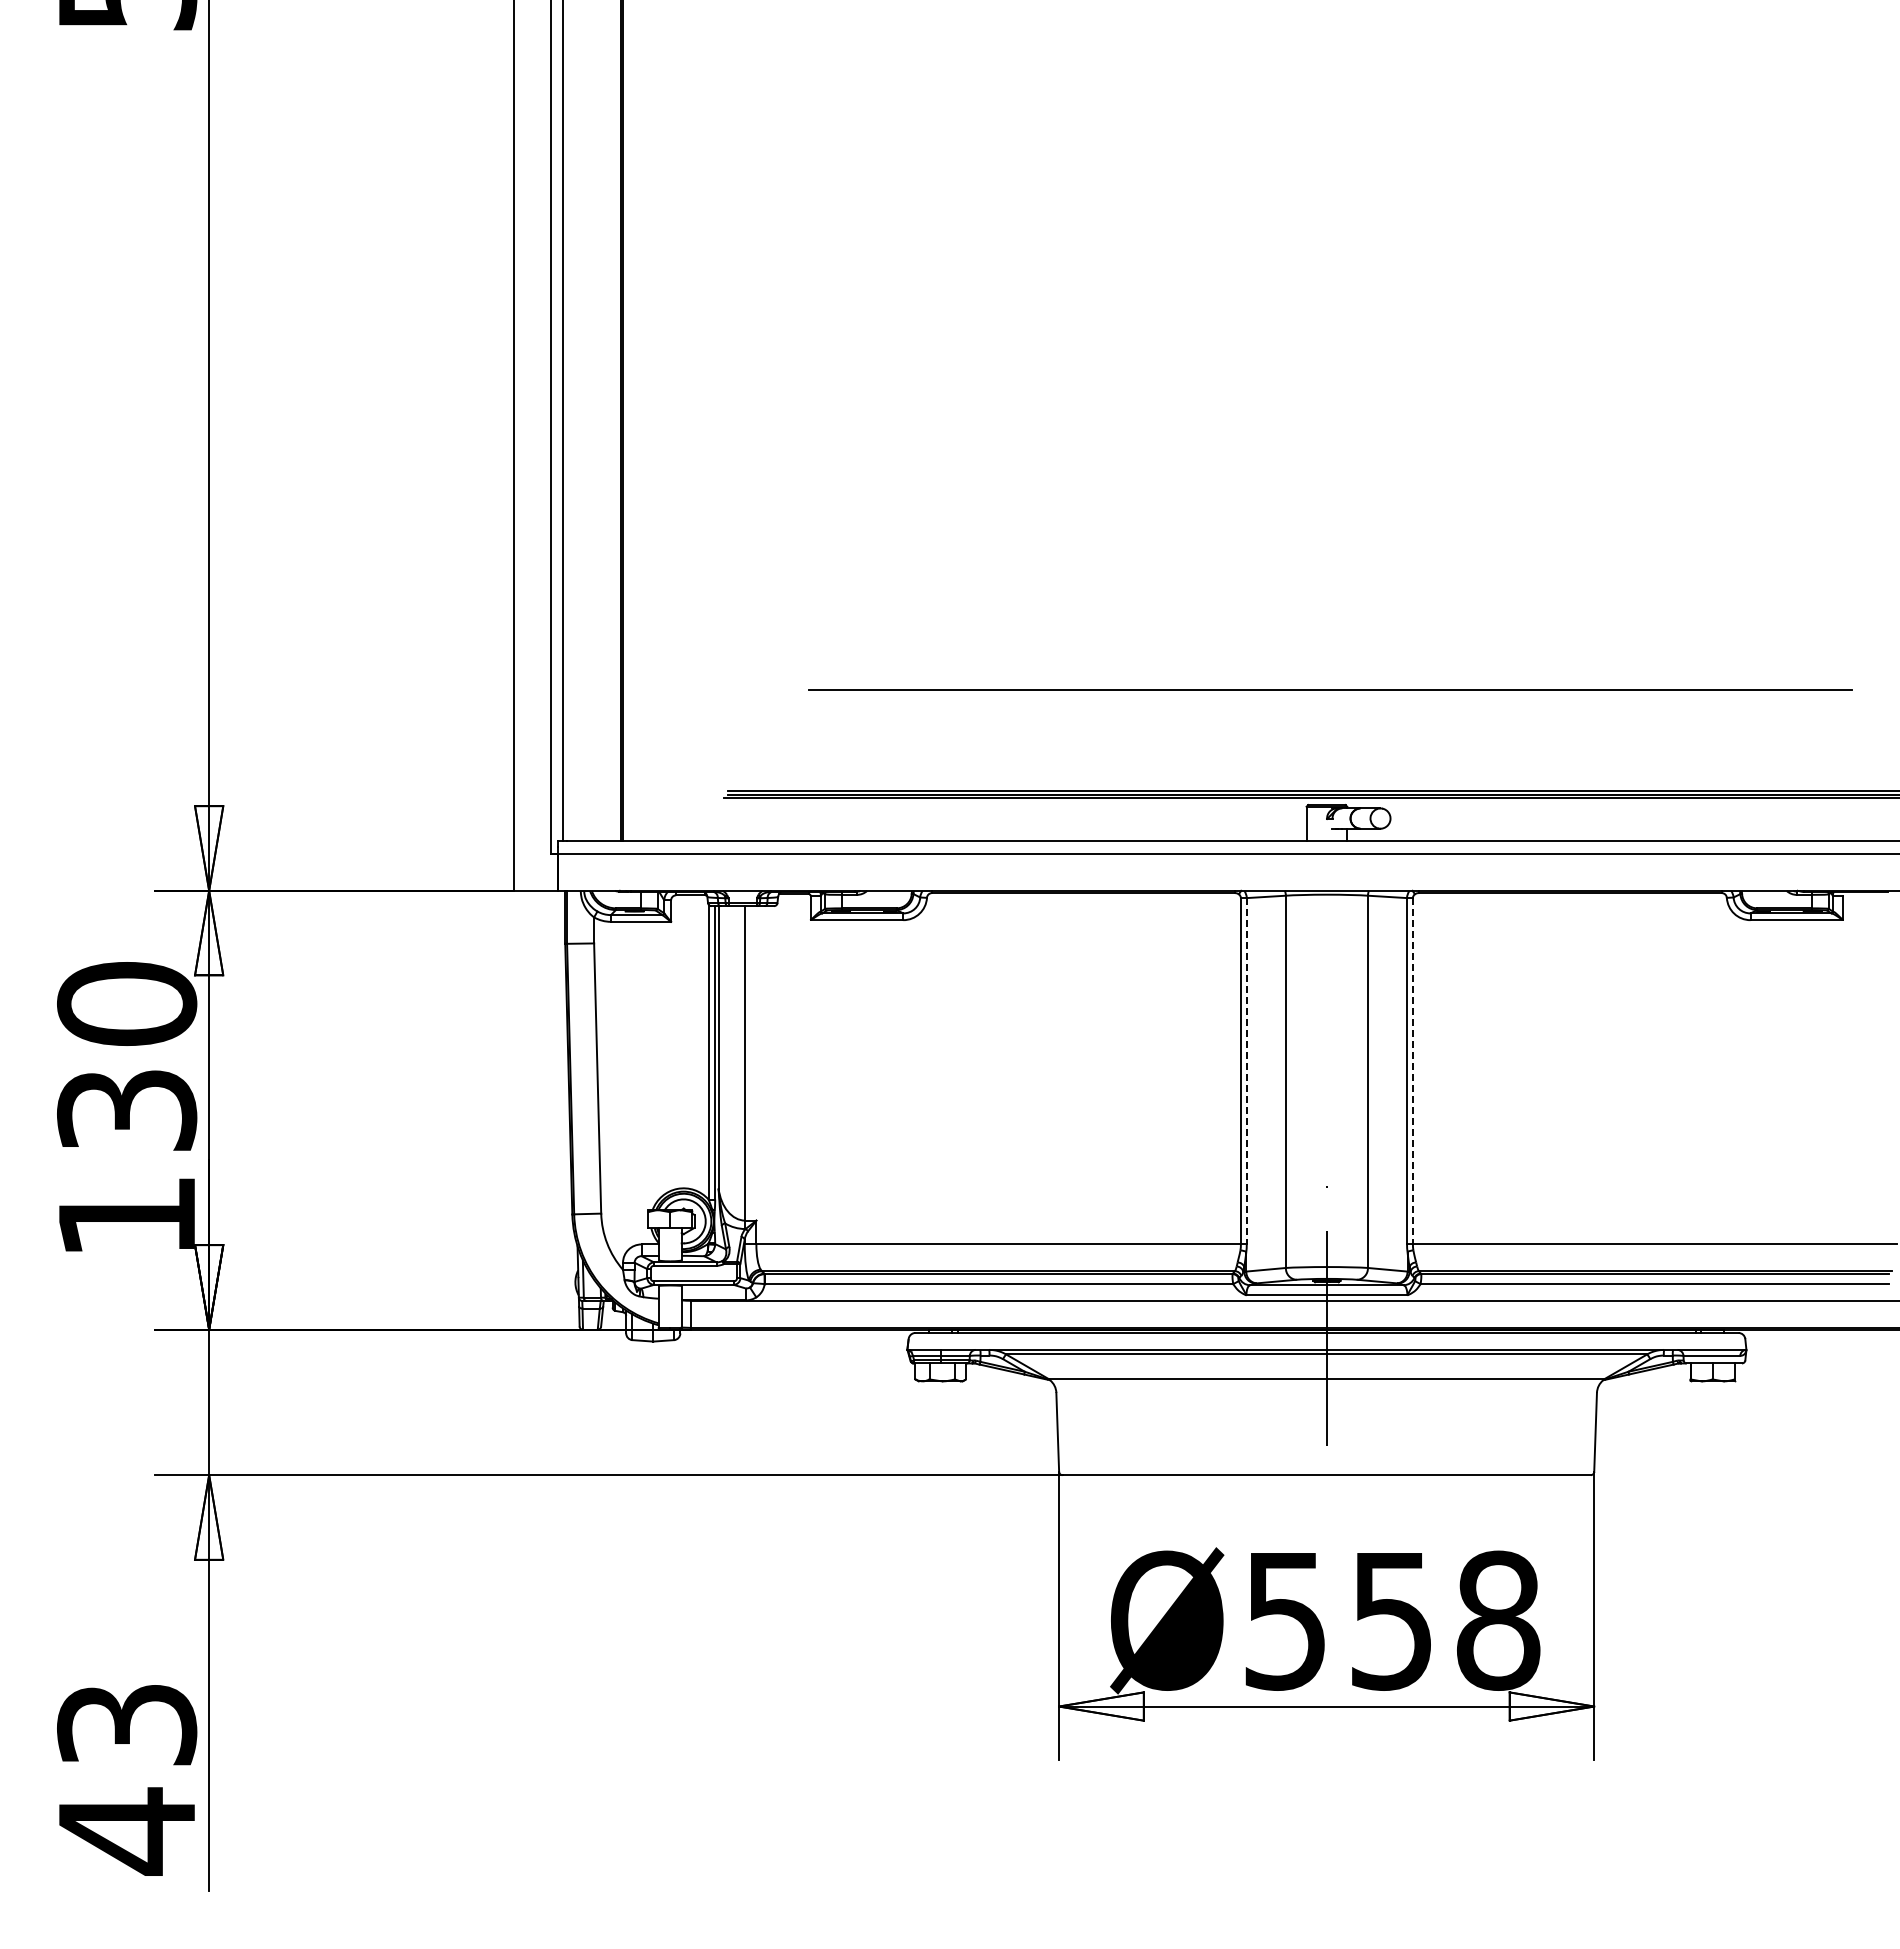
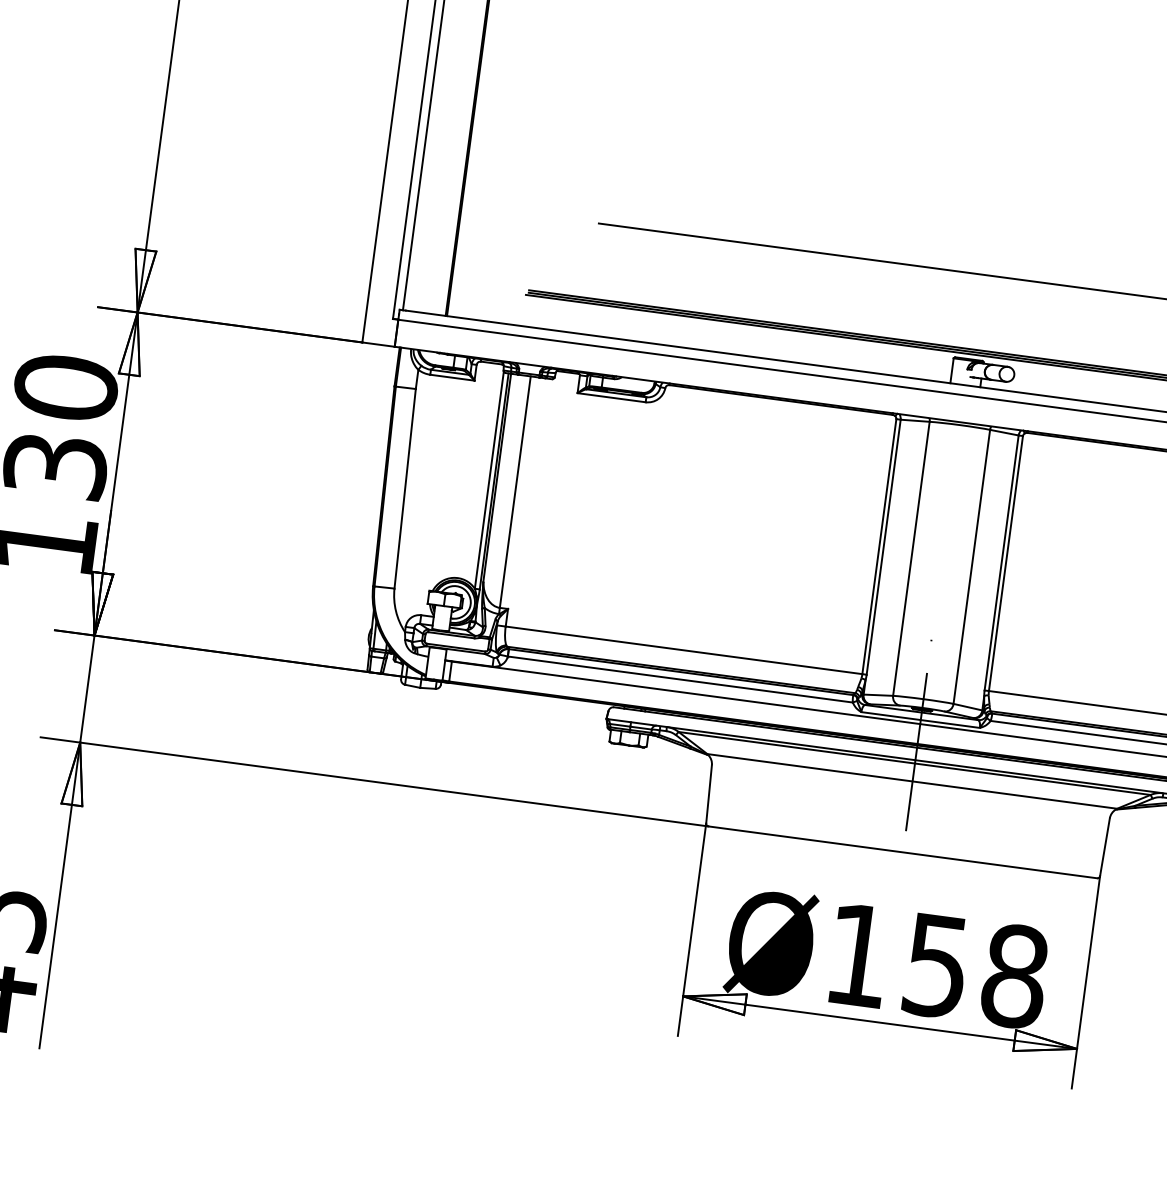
line: (1246, 1071) -> (883, 547), dashed -> solid
line: (1412, 1071) -> (1005, 563), dashed -> solid
text: (1284, 1621) -> (857, 955), Ø558 -> Ø158

